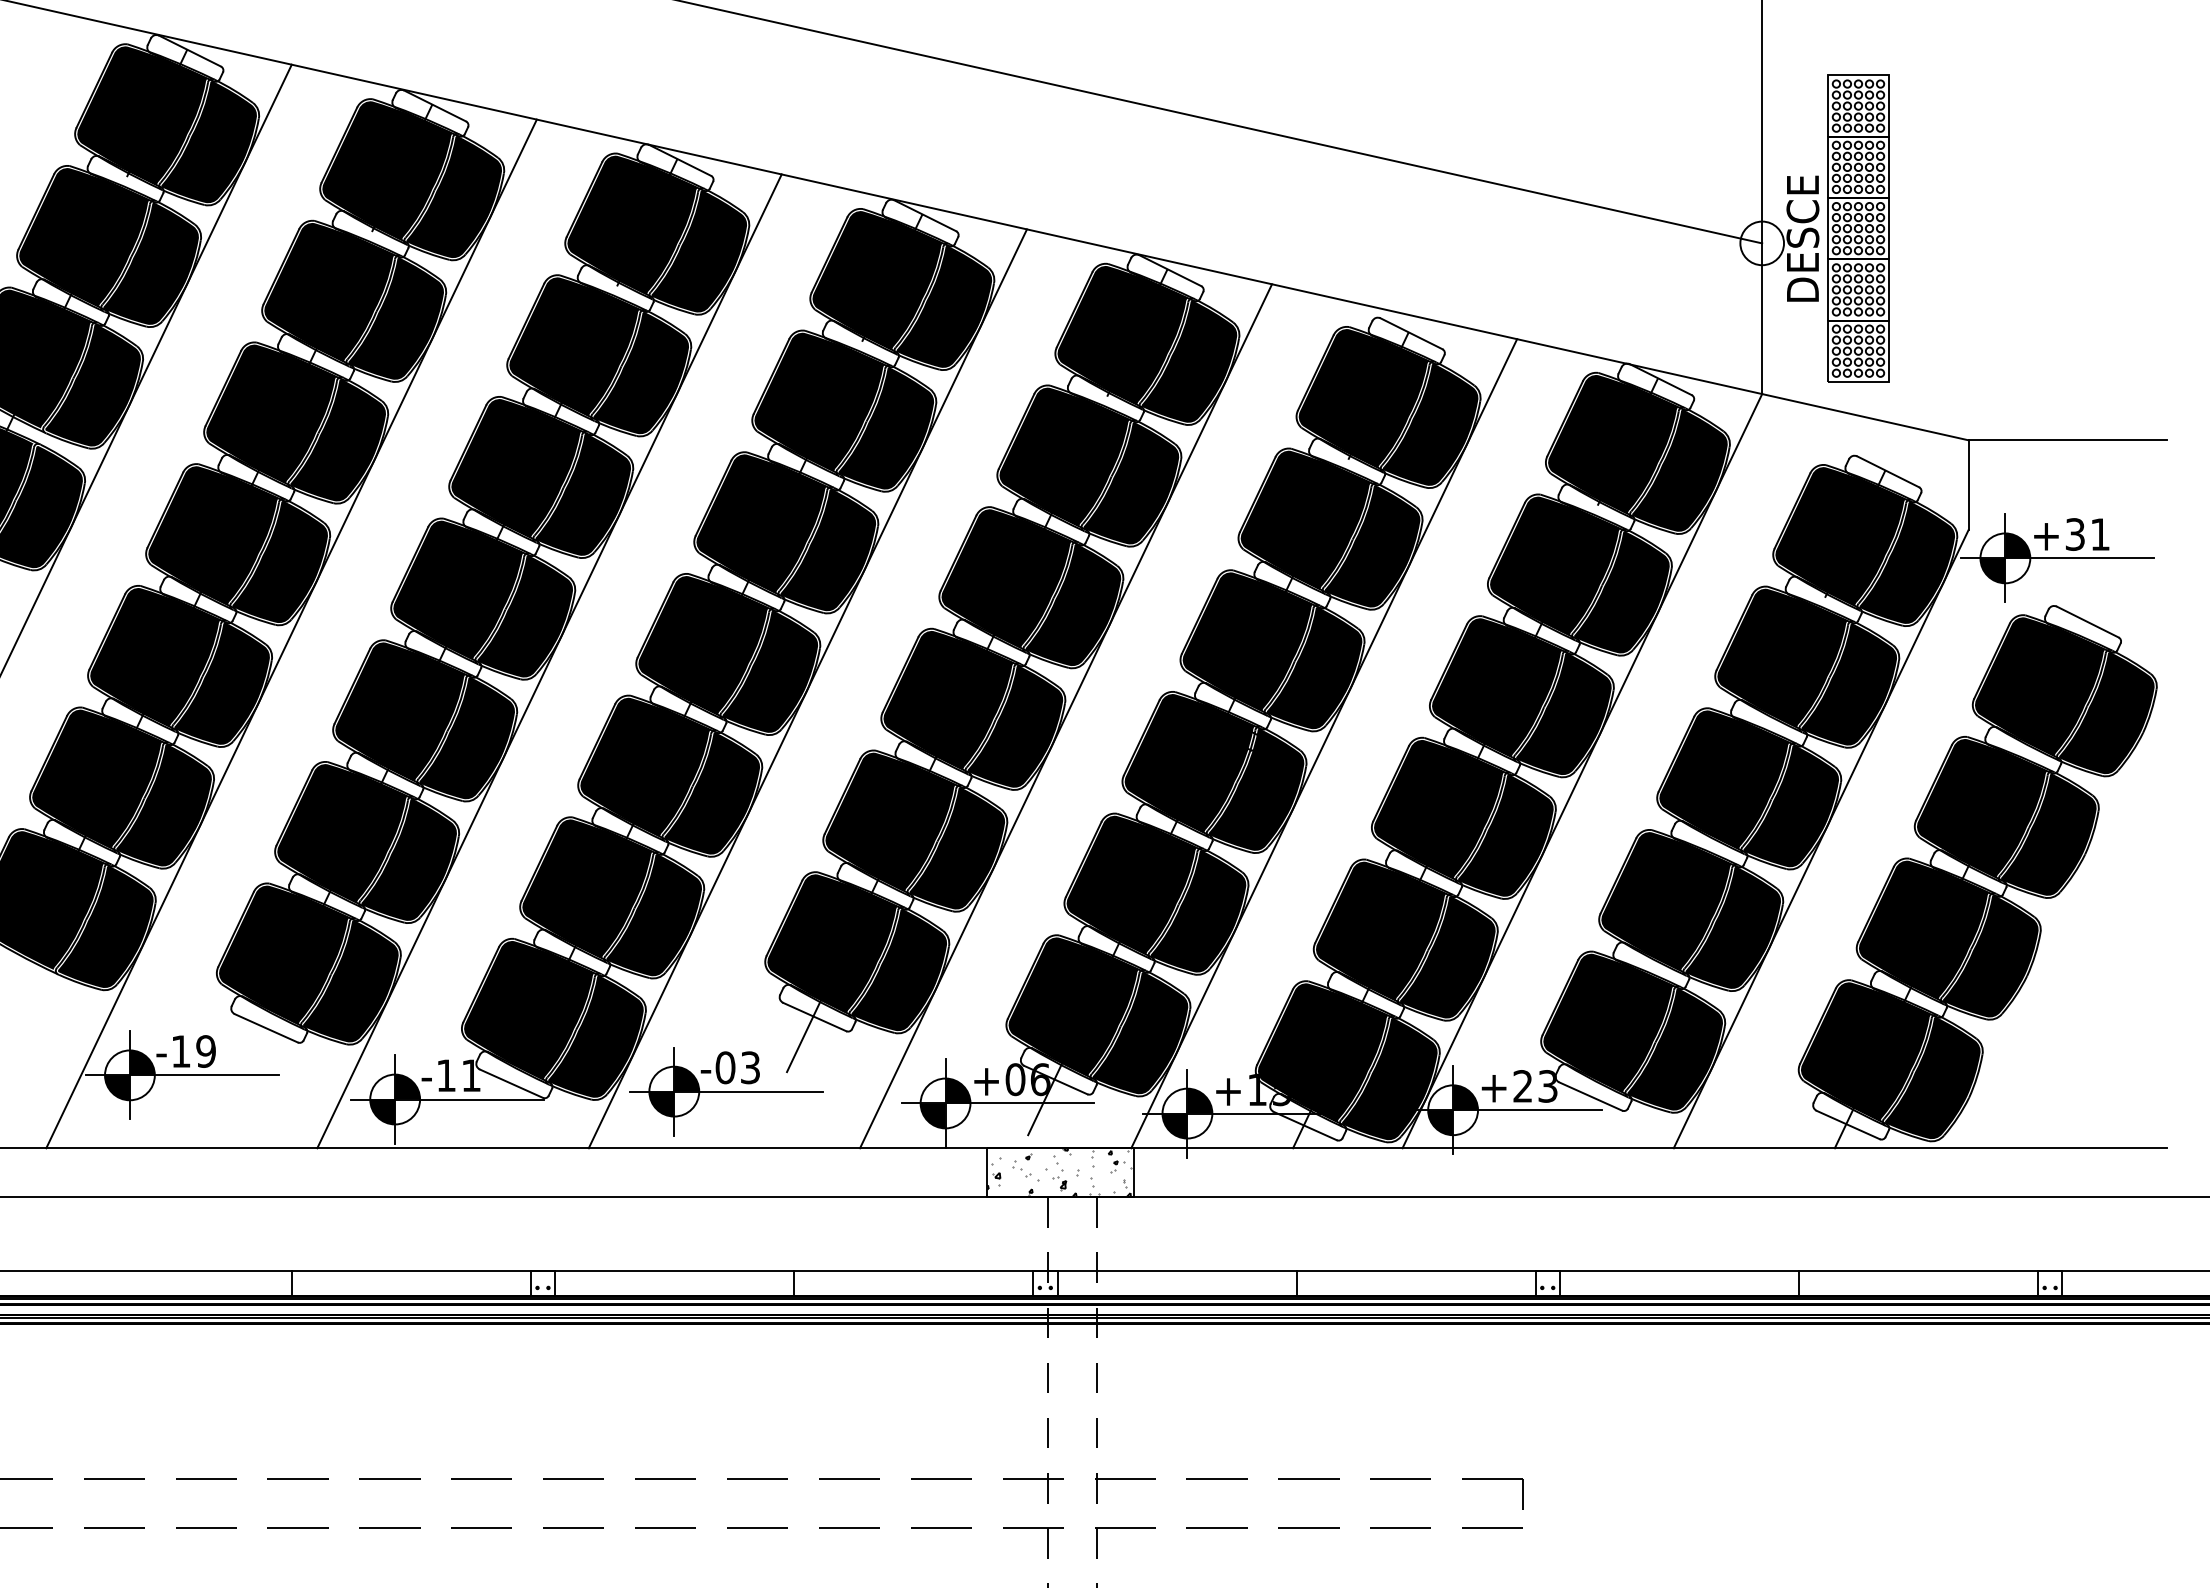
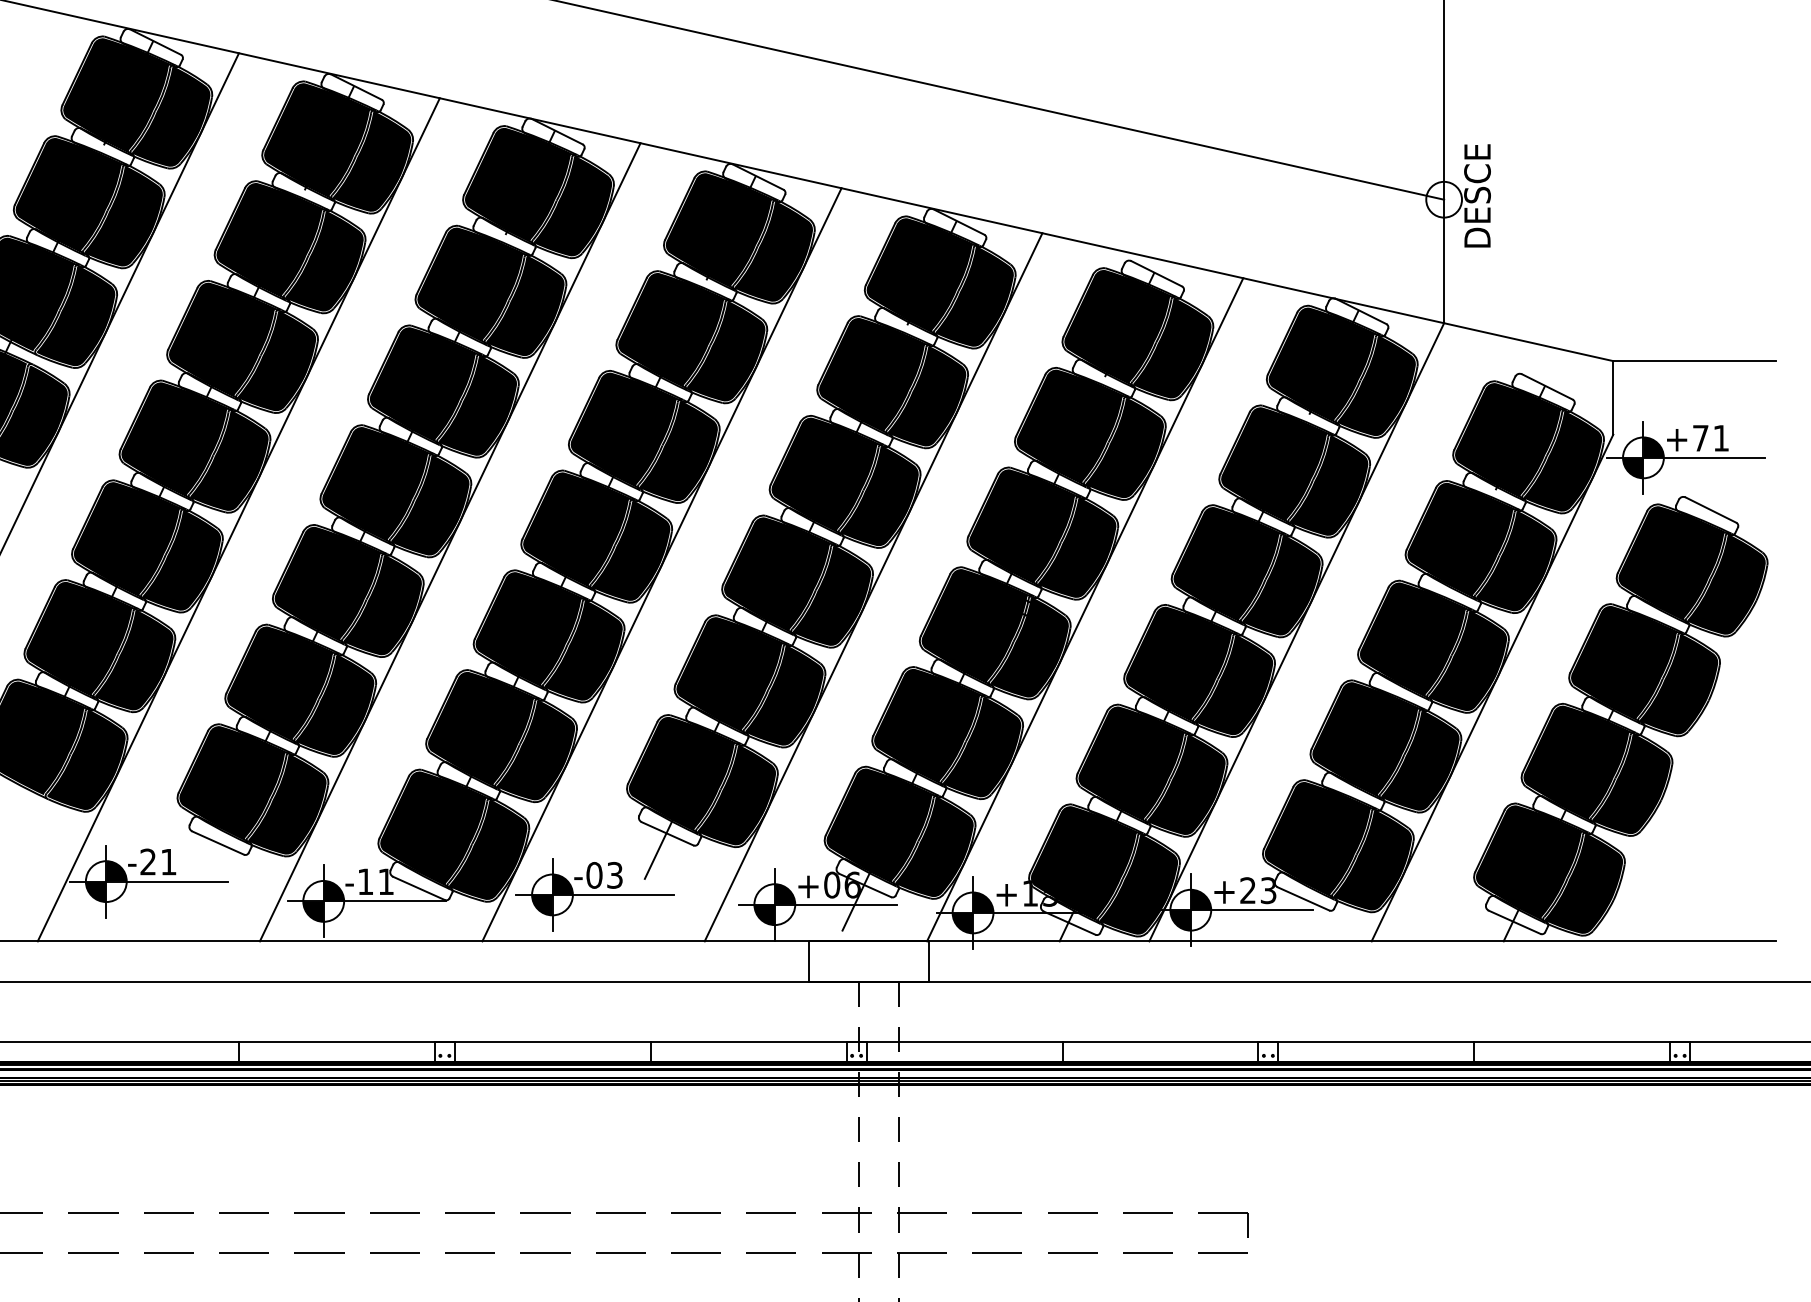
part: (1858, 228) -> (1523, 187), removed
text: (2075, 534) -> (1700, 438), +31 -> +71
text: (193, 1051) -> (158, 862), -19 -> -21
hatch: (1059, 1172) -> (868, 961), removed

